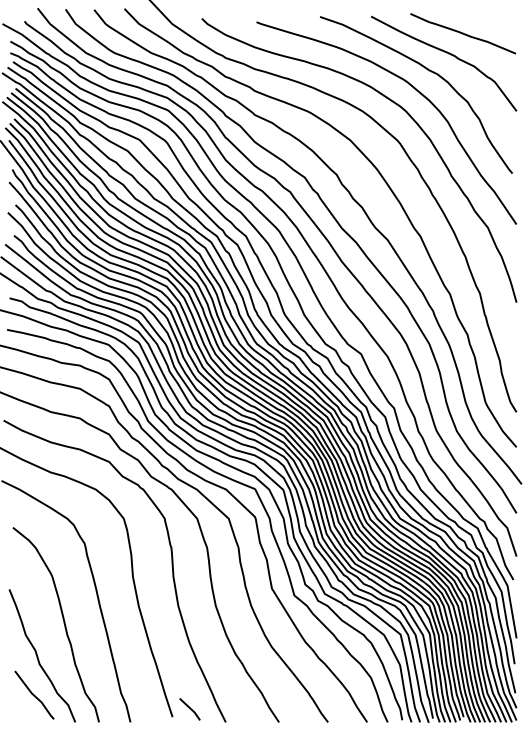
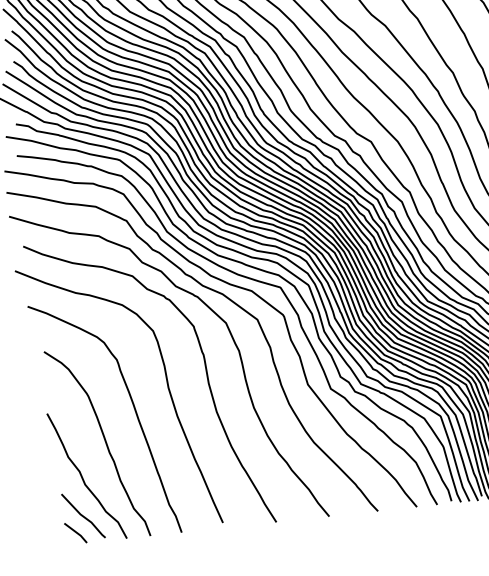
line: (189, 708) -> (75, 532), moved

